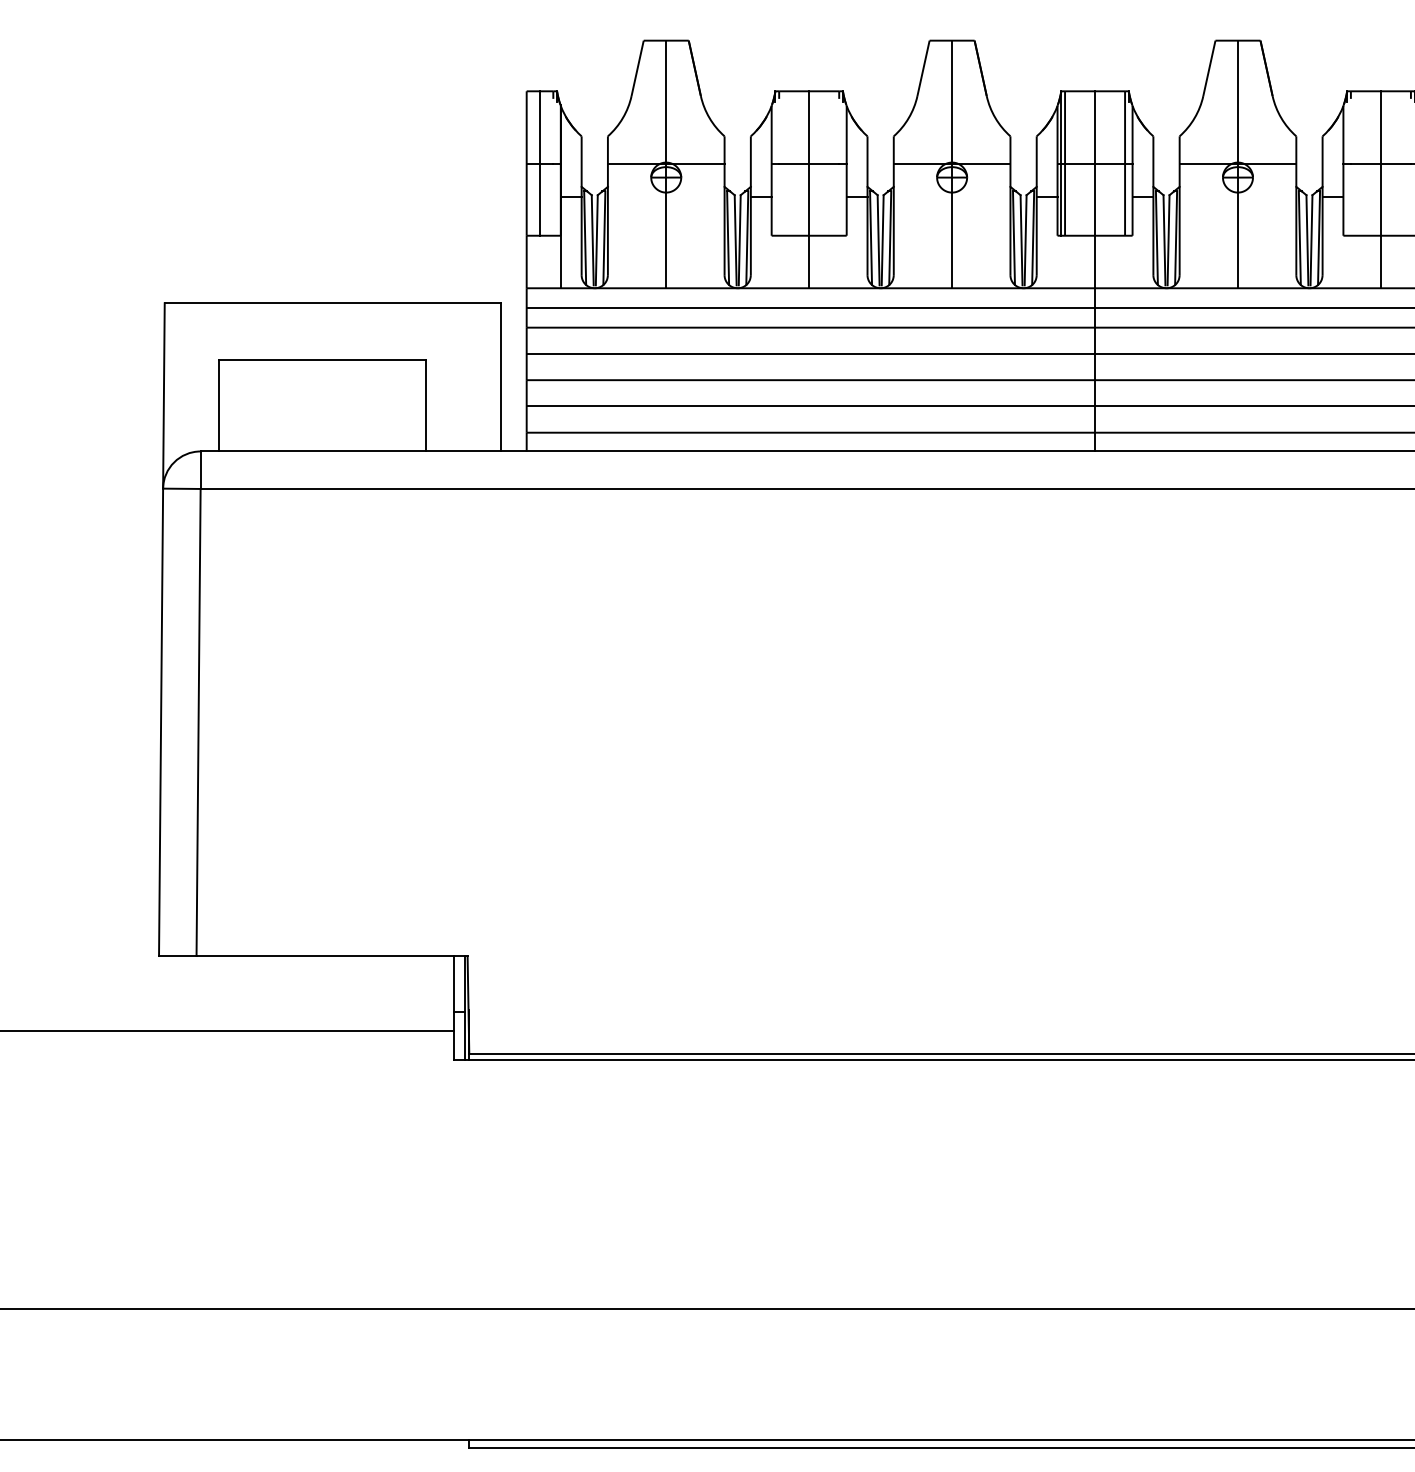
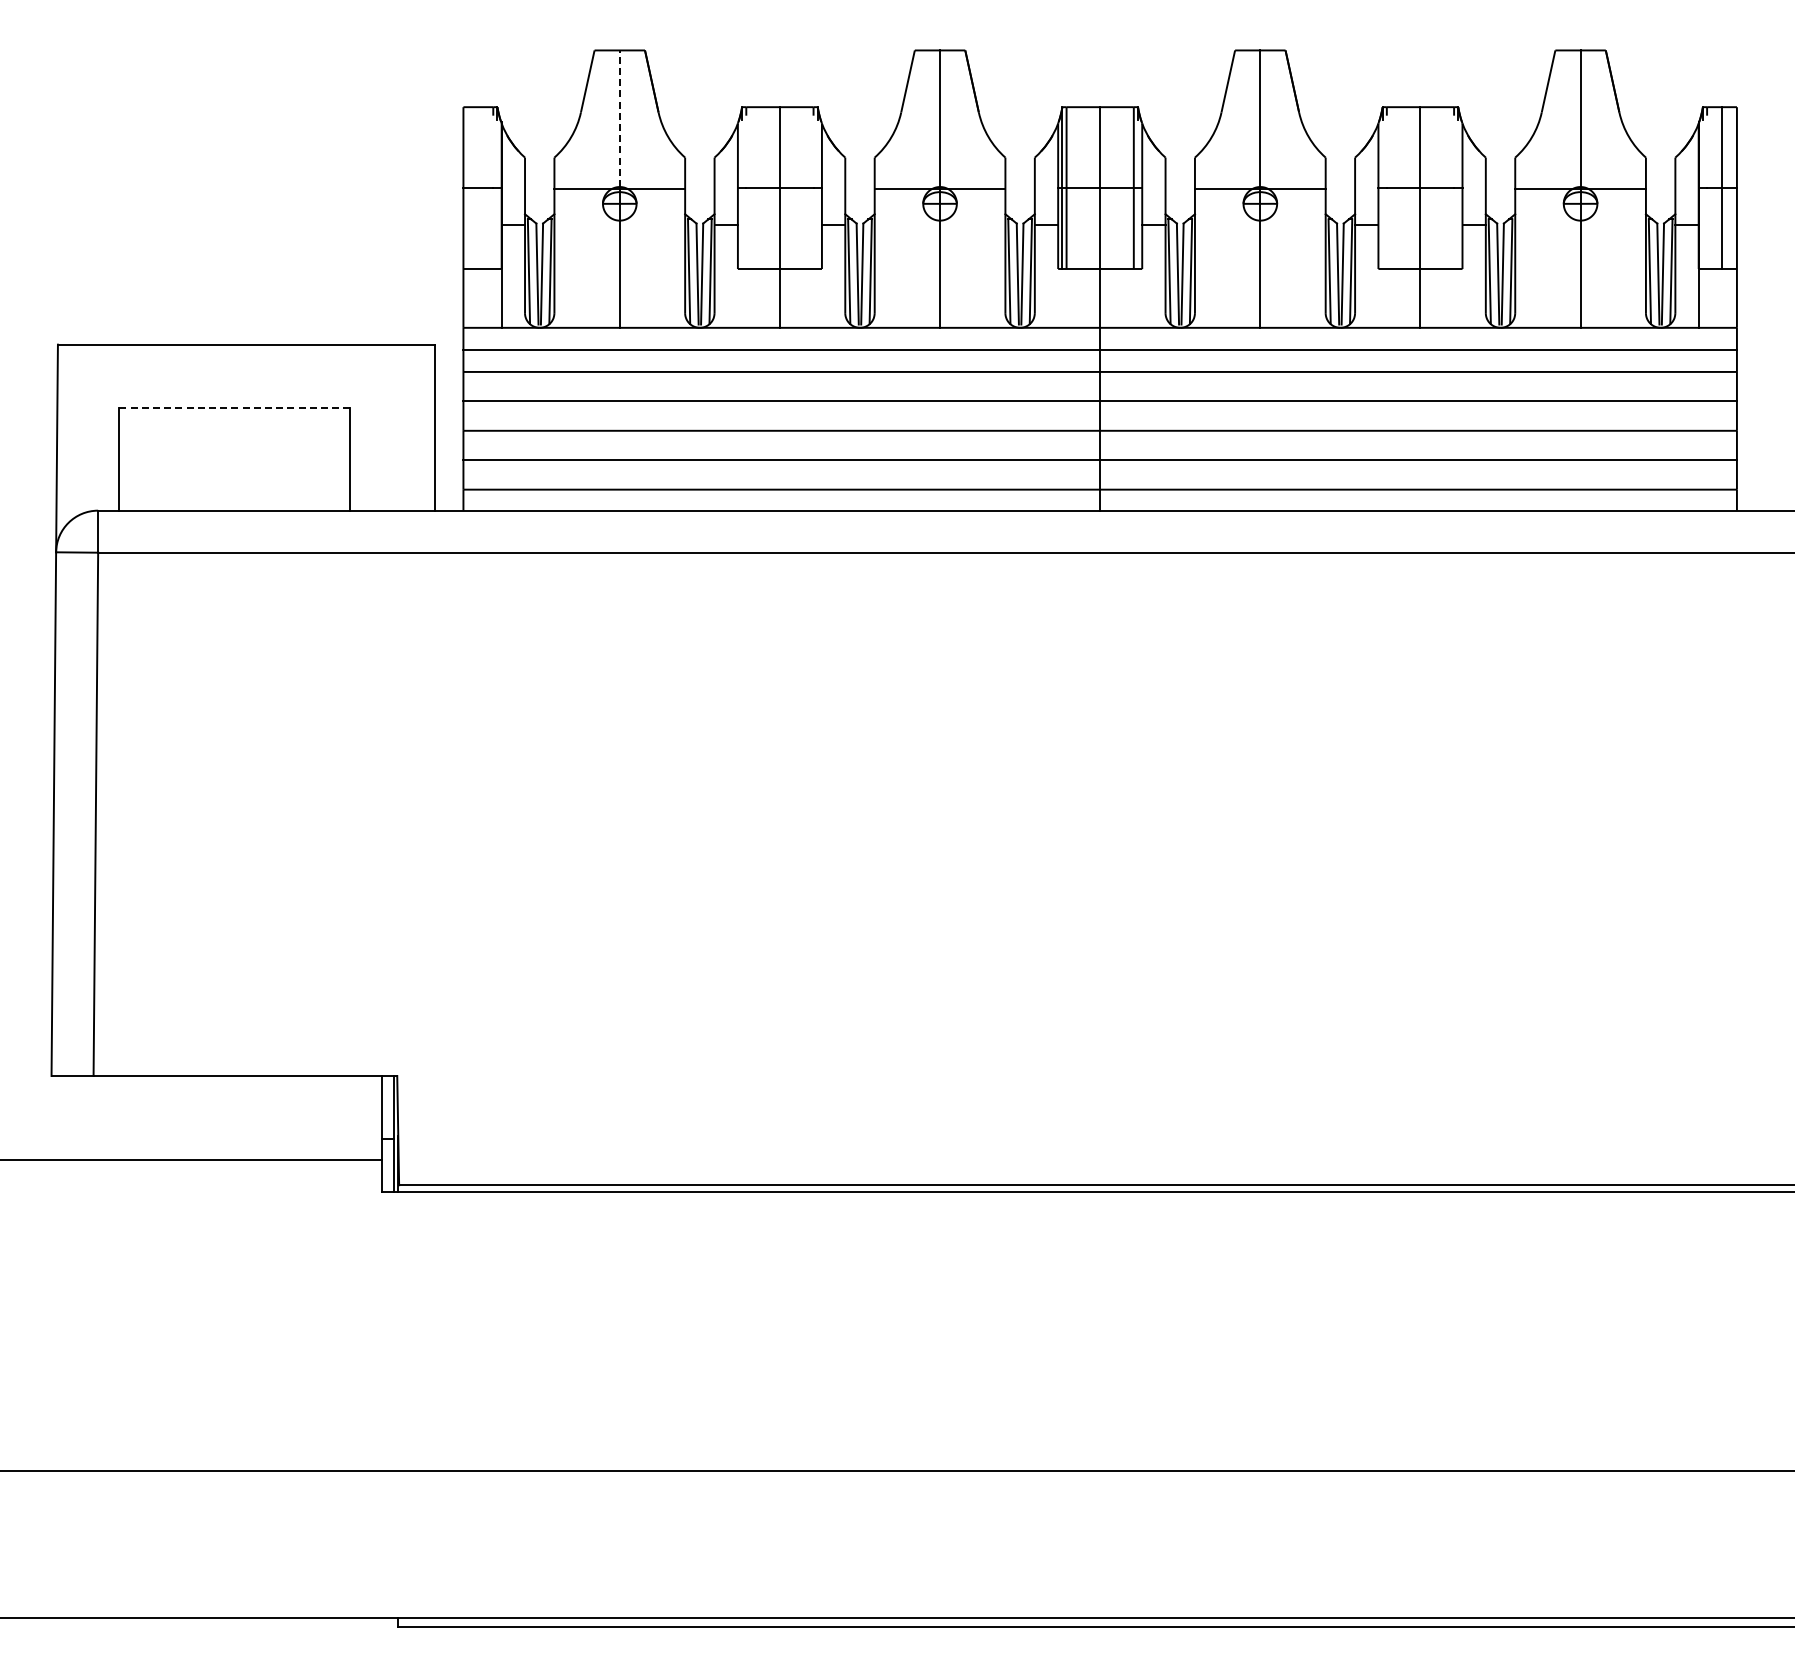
line: (665, 101) -> (619, 118), solid -> dashed
line: (540, 163) -> (478, 188), removed
line: (322, 359) -> (234, 407), solid -> dashed

